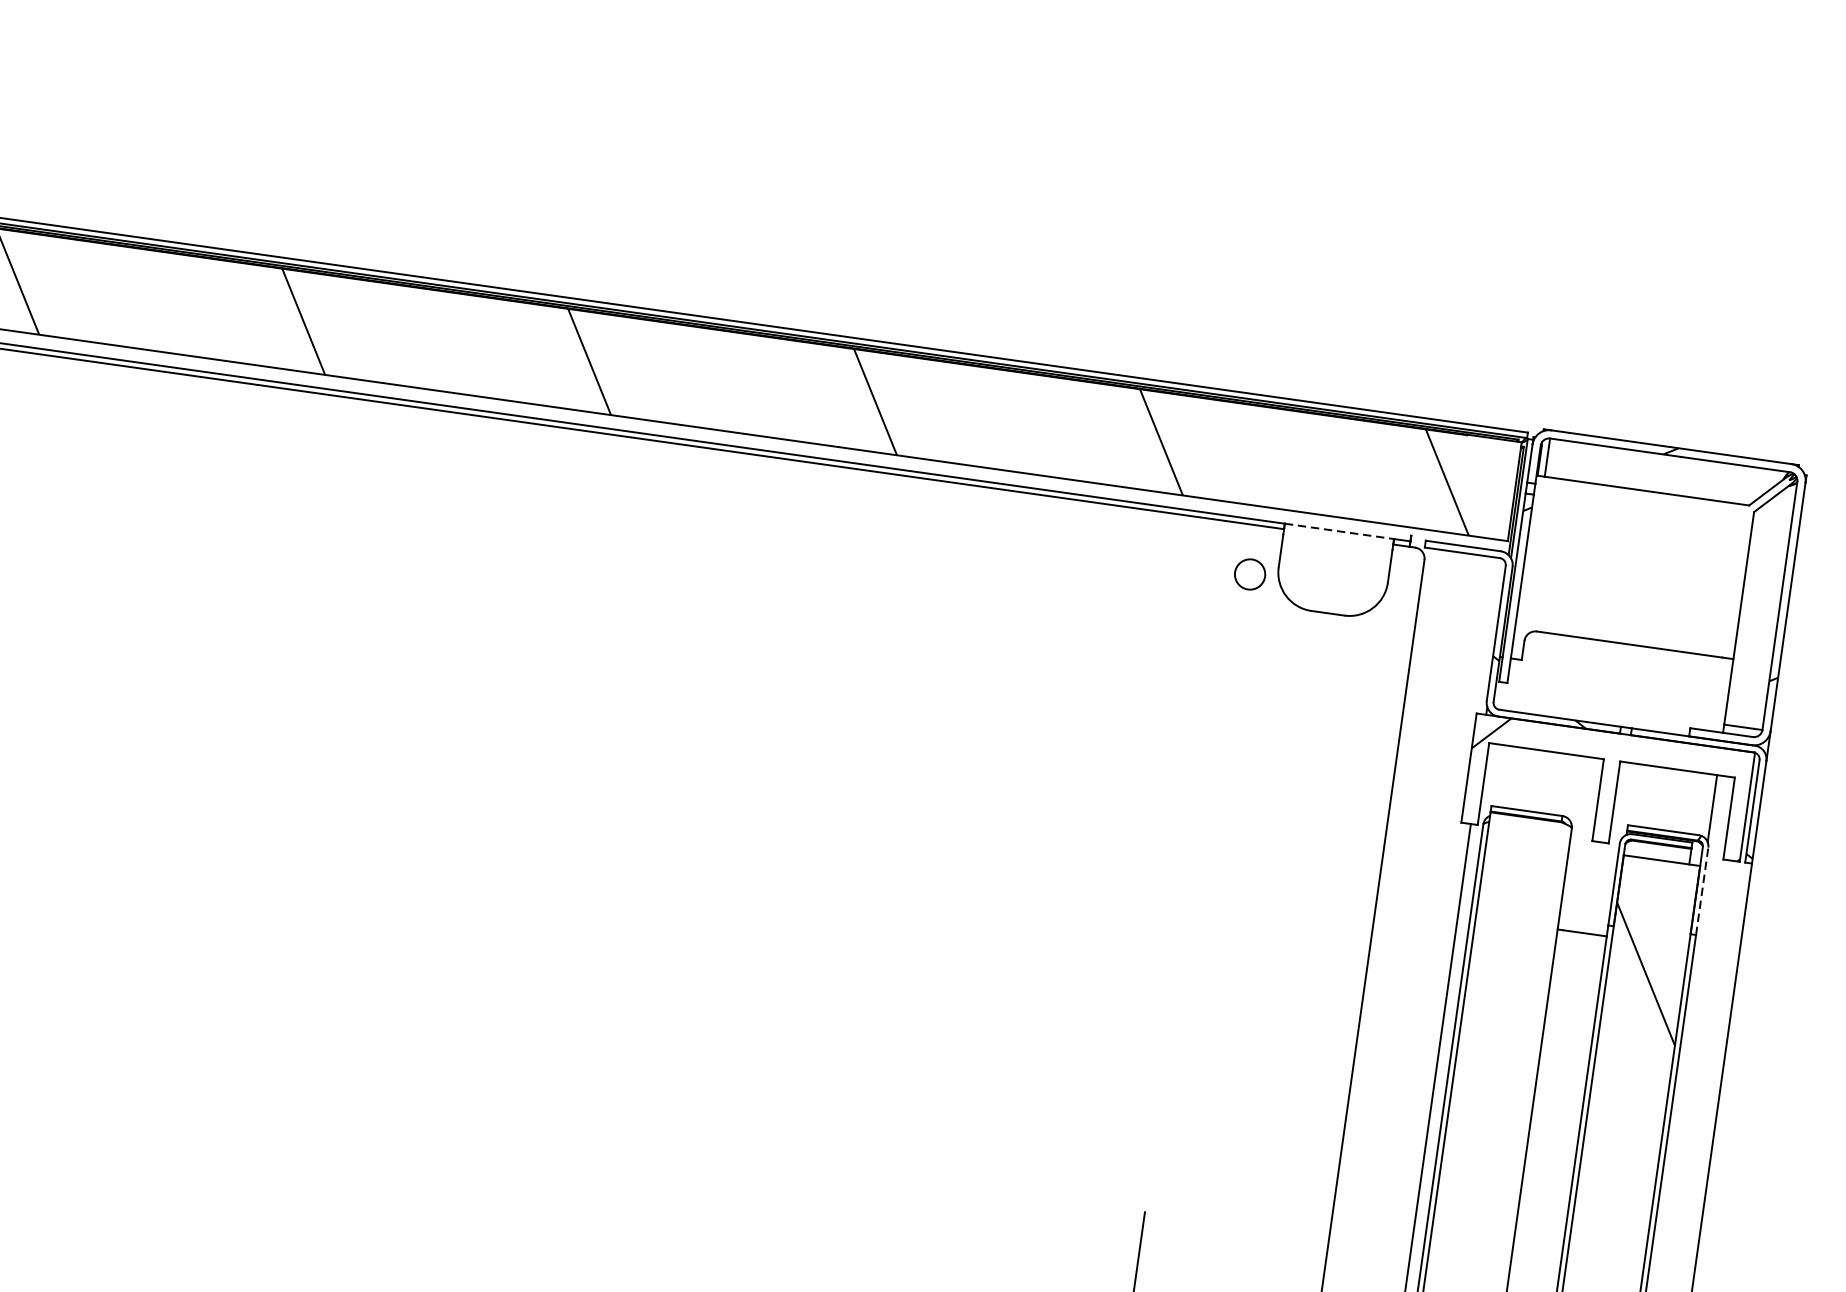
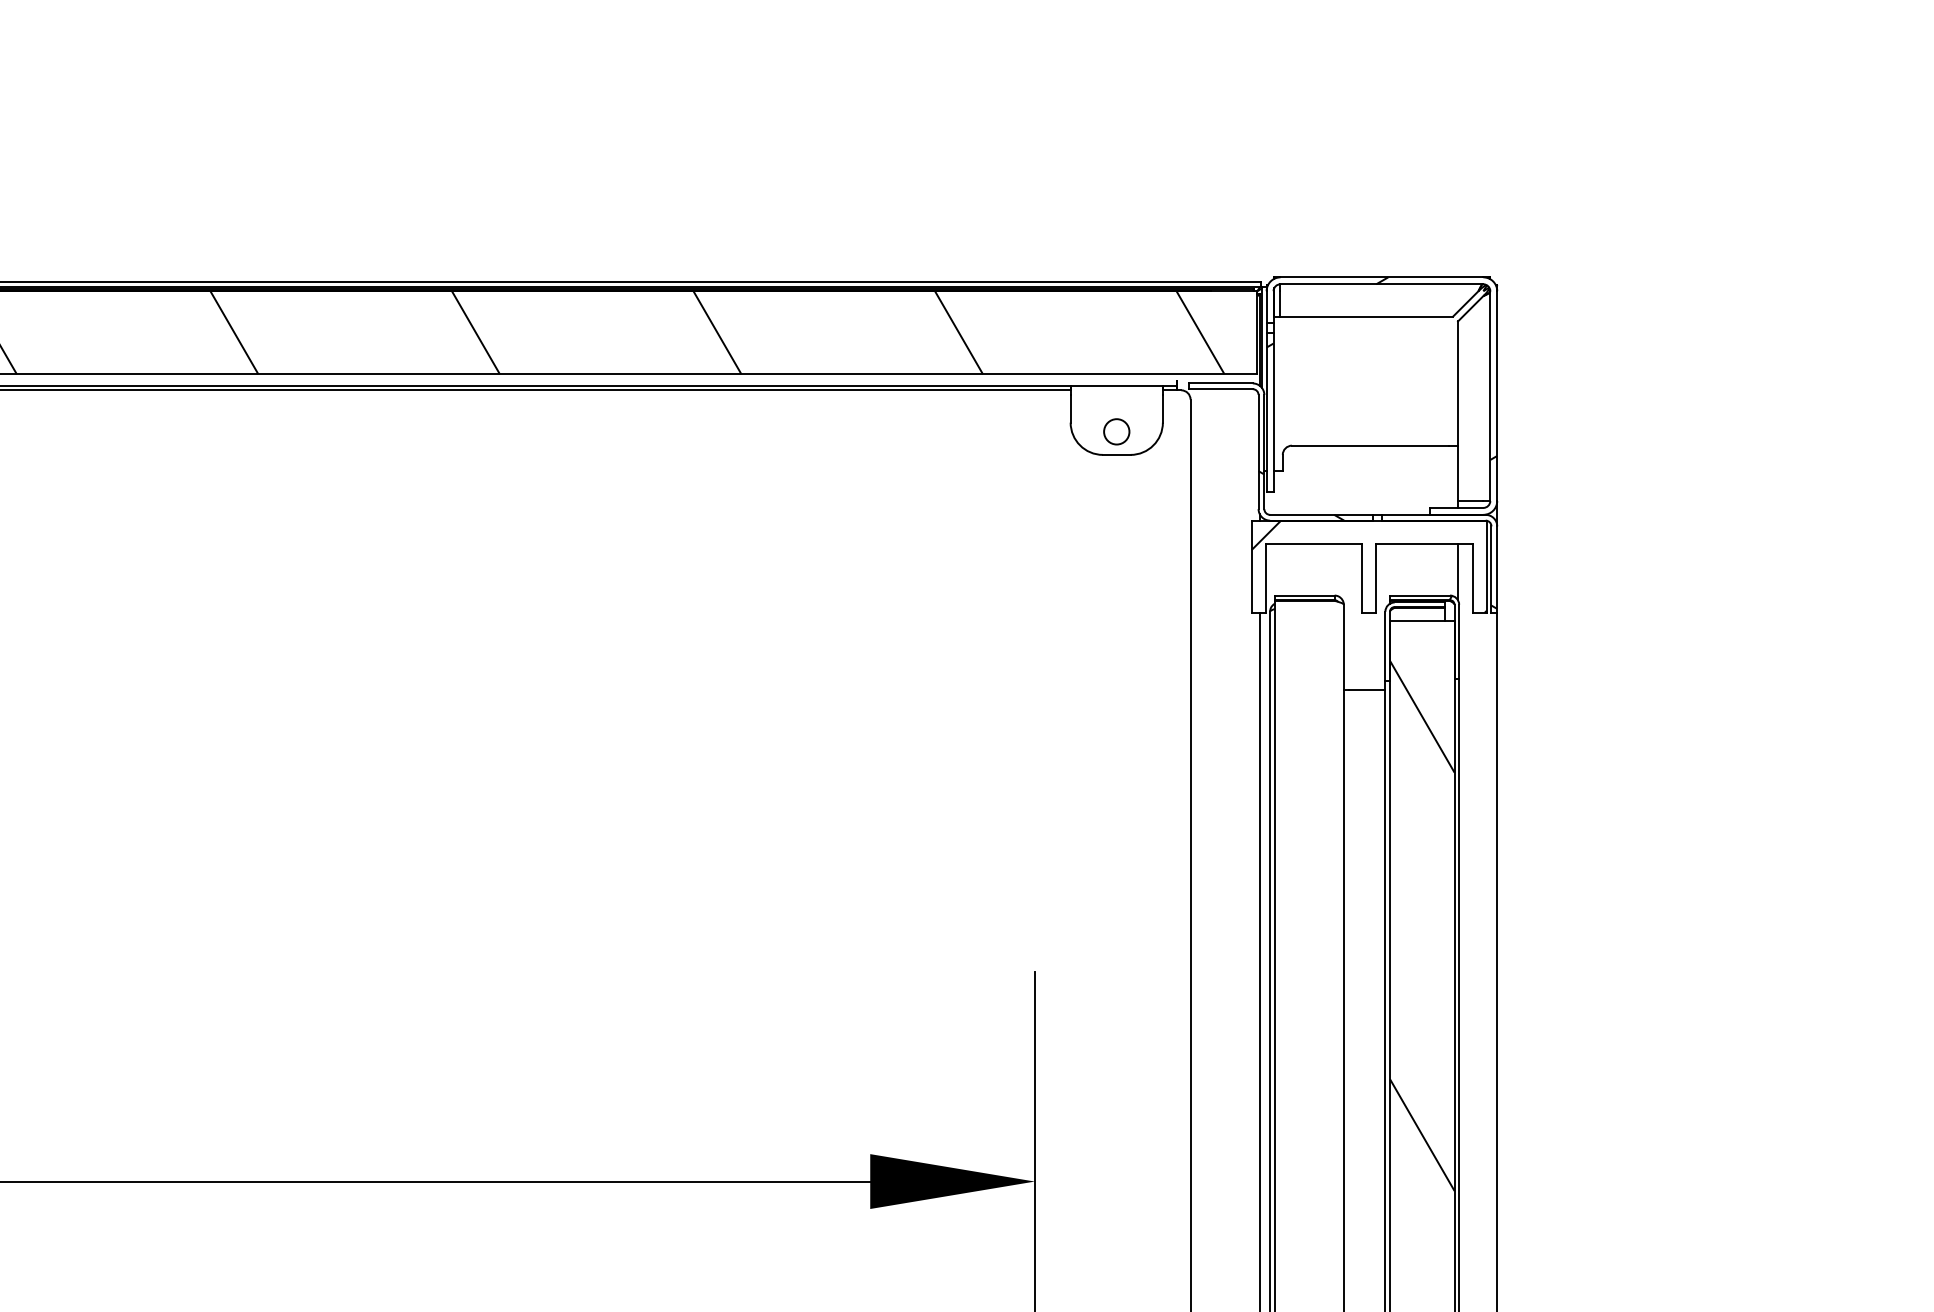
line: (1340, 531) -> (1117, 385), dashed -> solid
circle: (1249, 574) -> (1116, 431), moved
line: (1702, 891) -> (1459, 641), dashed -> solid

